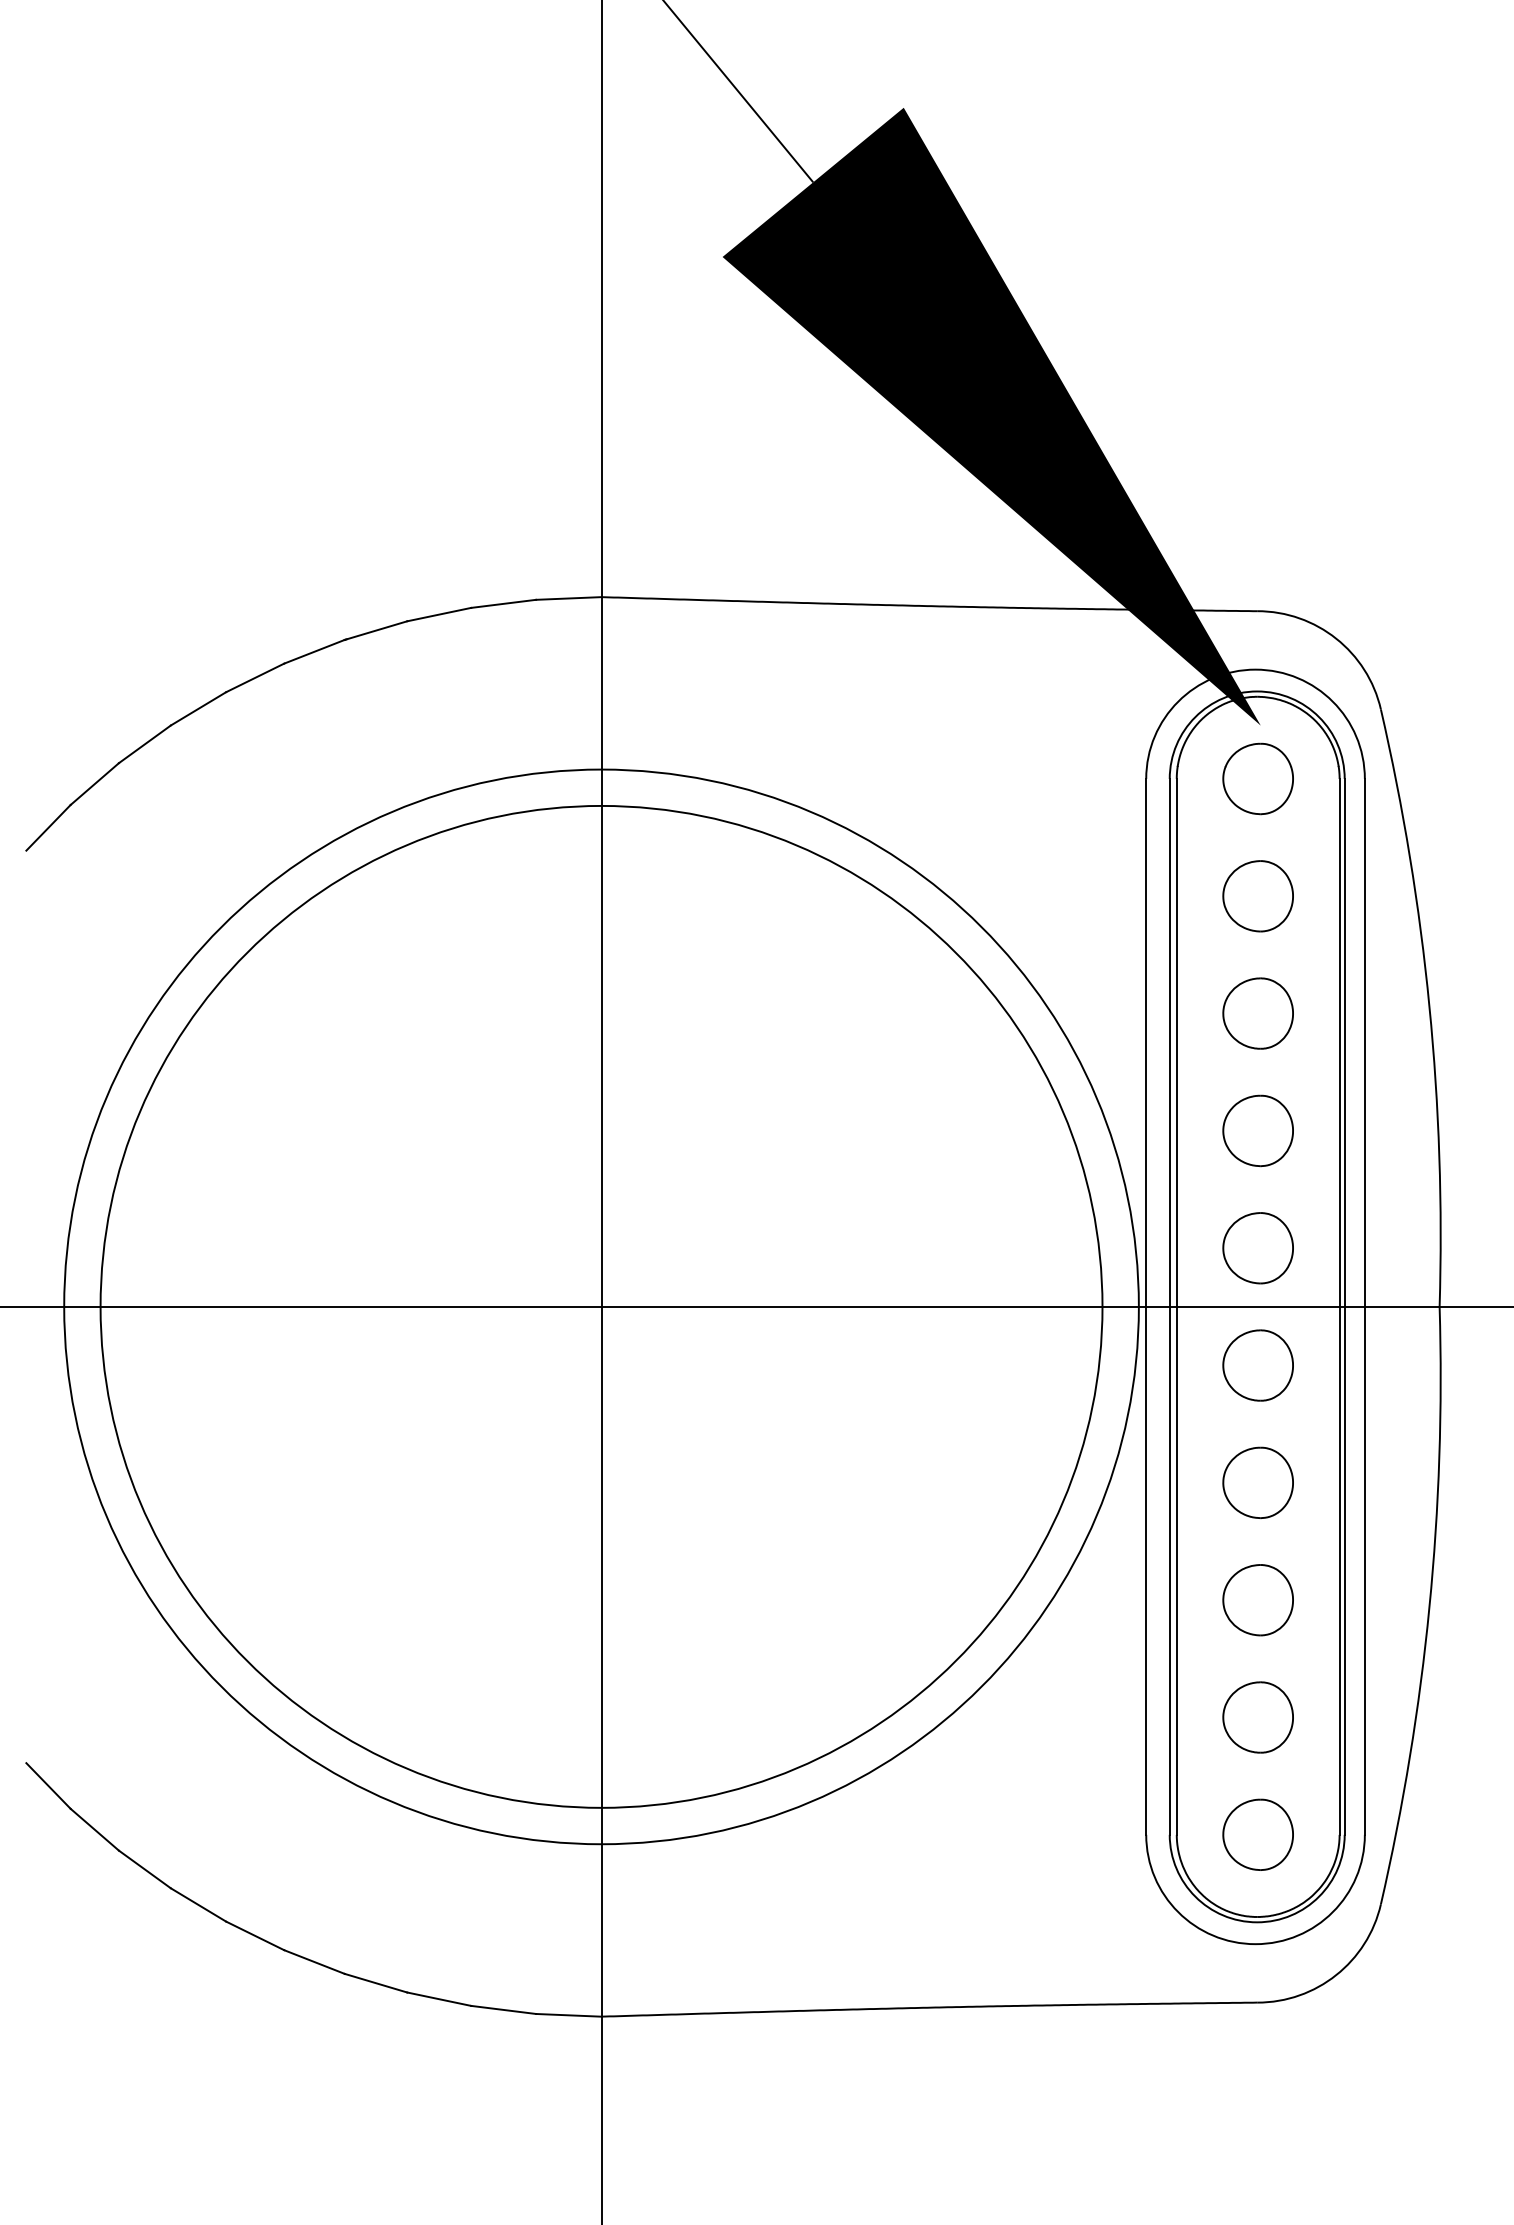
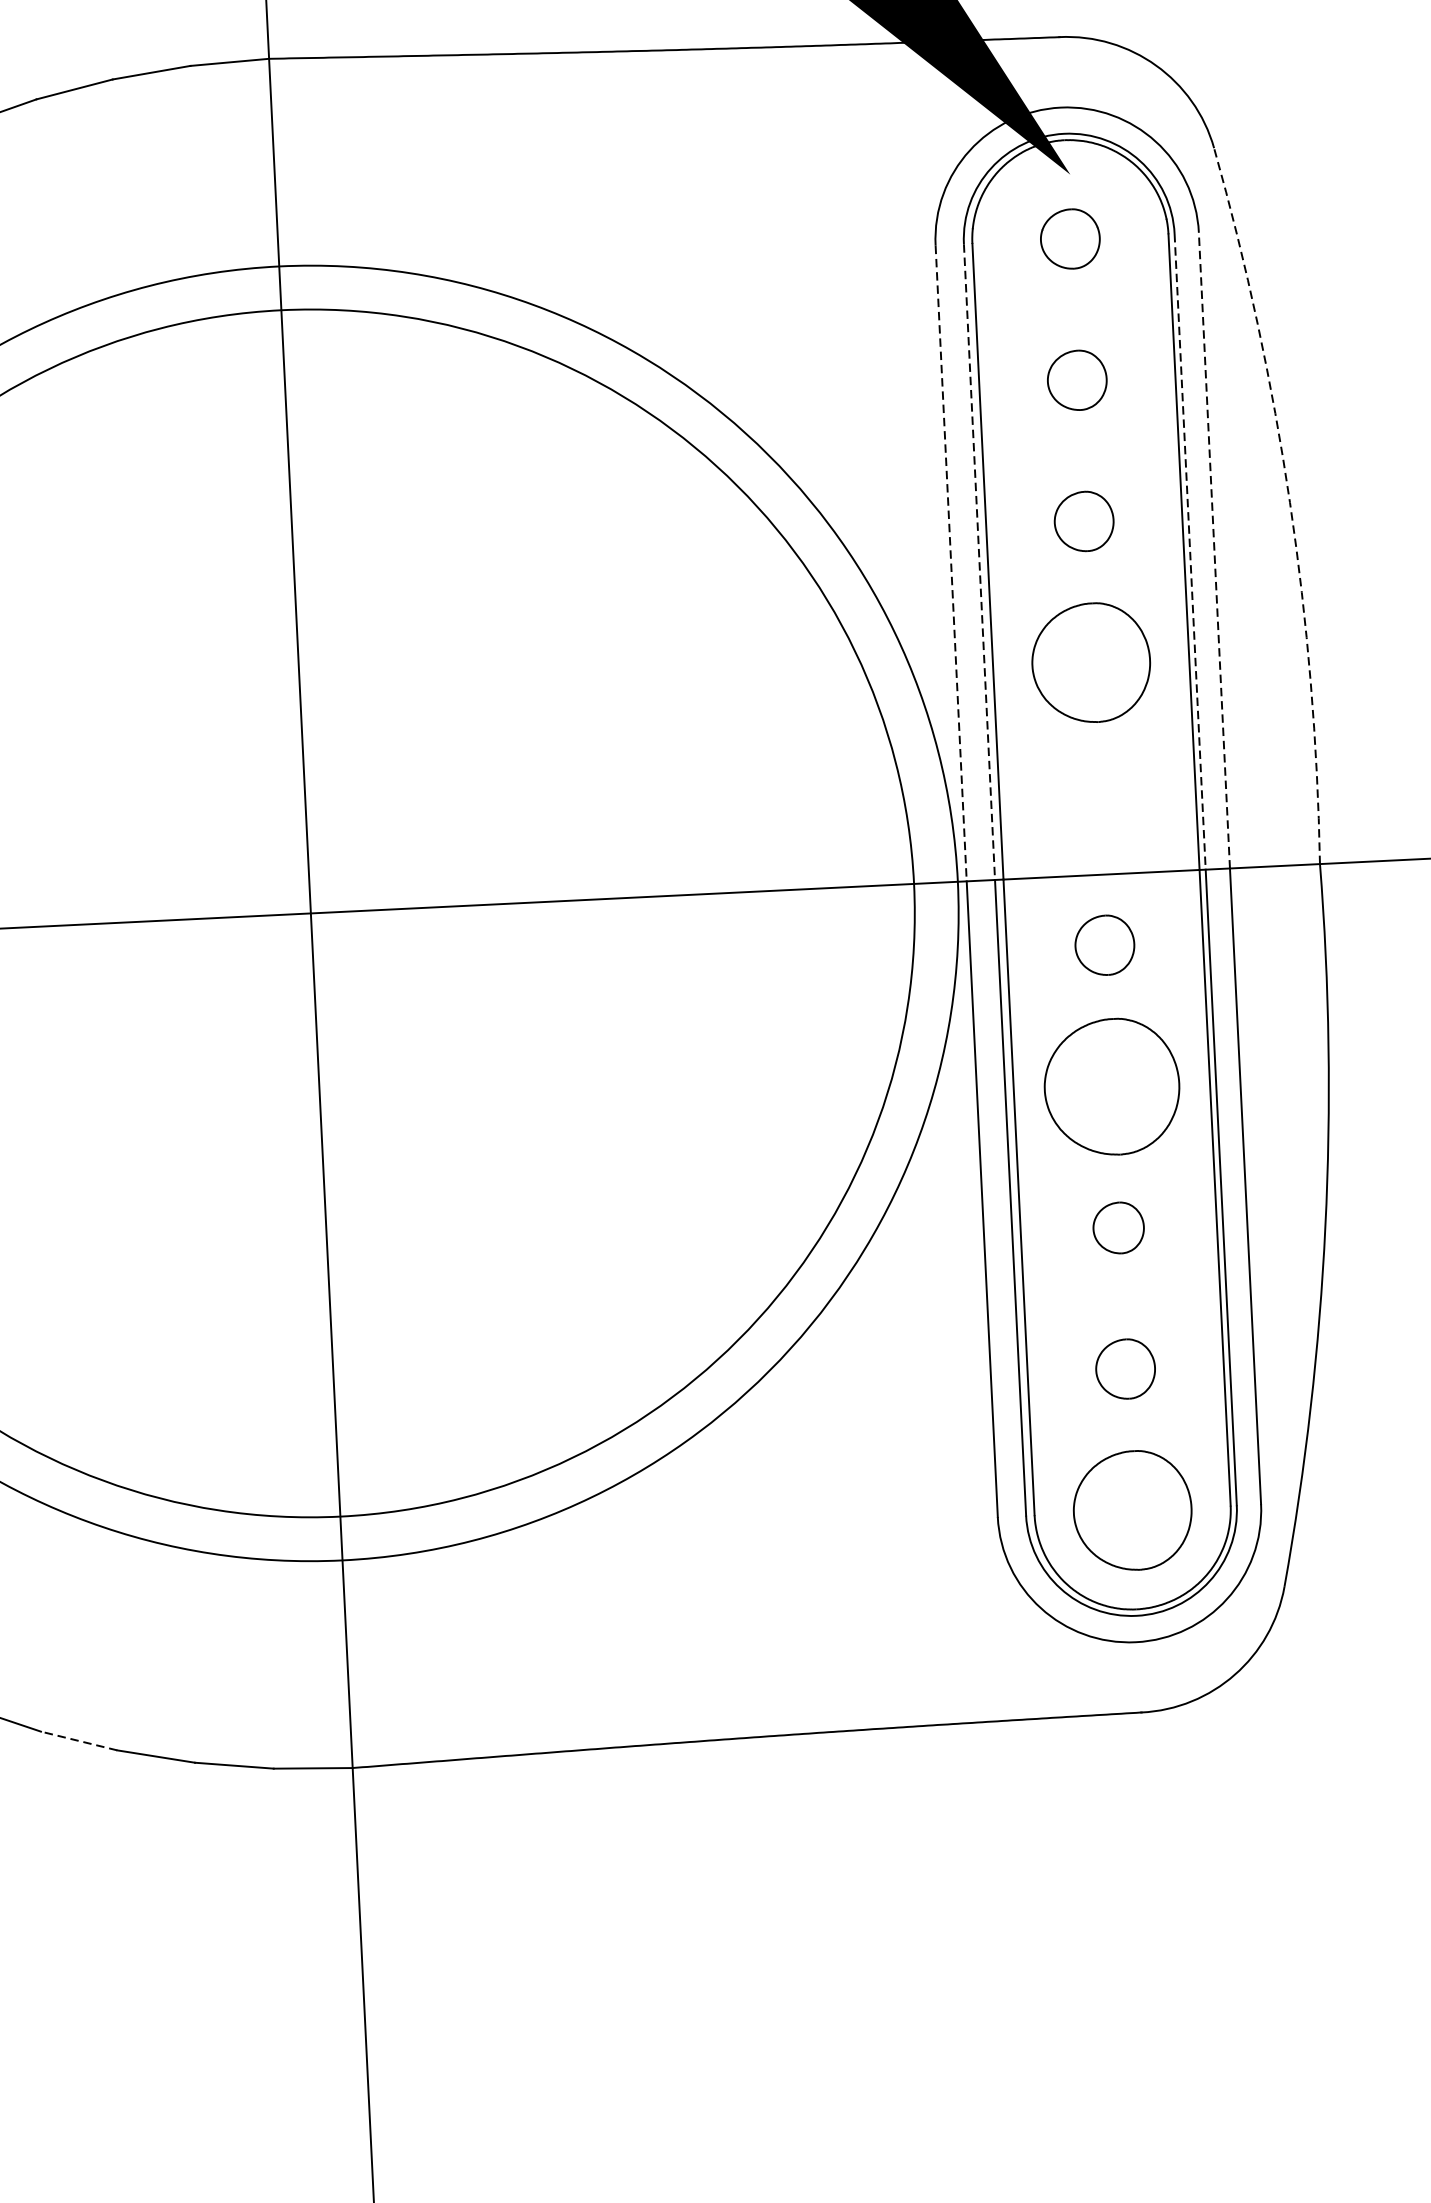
part: (1257, 778) -> (1069, 238), size x0.7
part: (1257, 896) -> (1076, 380), size x0.7
arc: (1429, 1006) -> (1290, 502), solid -> dashed
part: (1257, 1013) -> (1083, 521), size x0.7
line: (1146, 1042) -> (951, 562), solid -> dashed
line: (1169, 1042) -> (979, 561), solid -> dashed
line: (1344, 1042) -> (1189, 551), solid -> dashed
line: (1364, 1042) -> (1213, 550), solid -> dashed
part: (1257, 1130) -> (1090, 662), size x1.4
part: (1257, 1248) -> (1097, 804), removed
part: (1257, 1365) -> (1104, 945), size x0.7
part: (1257, 1482) -> (1111, 1086), size x1.6
part: (1257, 1600) -> (1117, 1228), size x0.6
part: (1257, 1717) -> (1124, 1369), size x0.7
part: (1257, 1834) -> (1131, 1510), size x1.4
line: (375, 1983) -> (78, 1741), solid -> dashed

